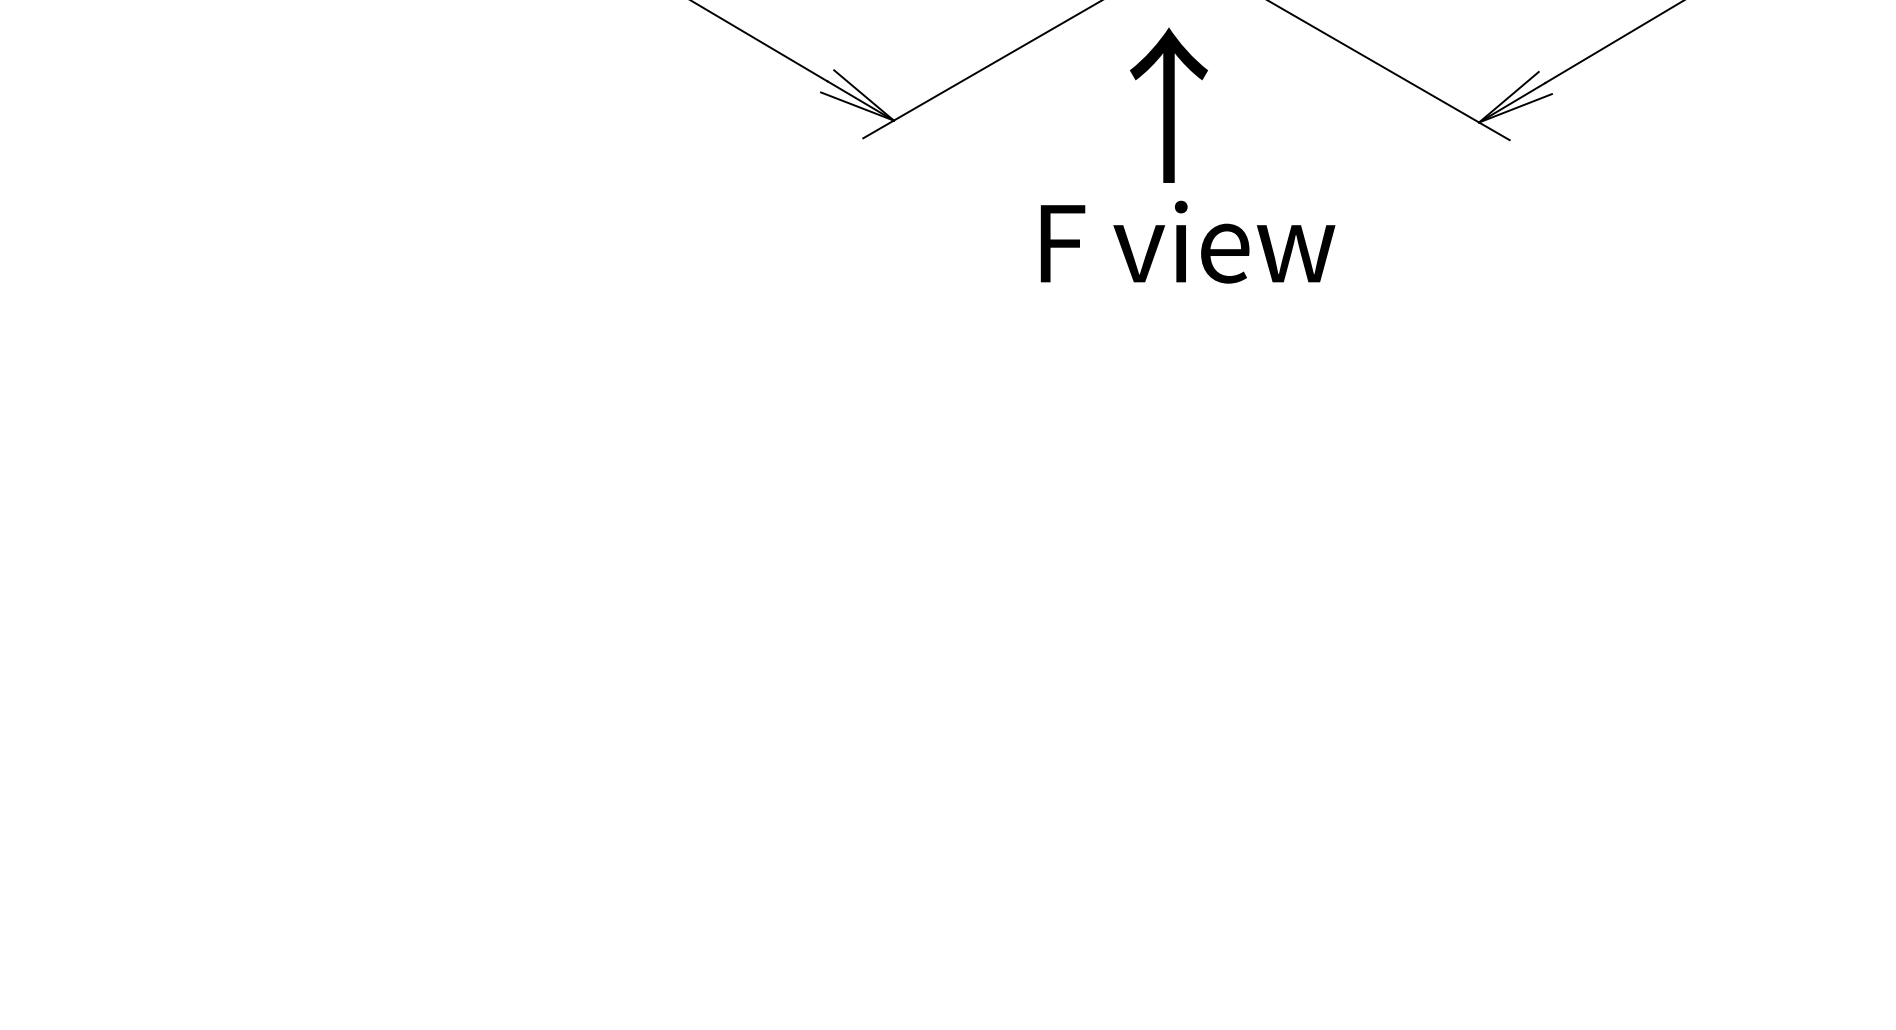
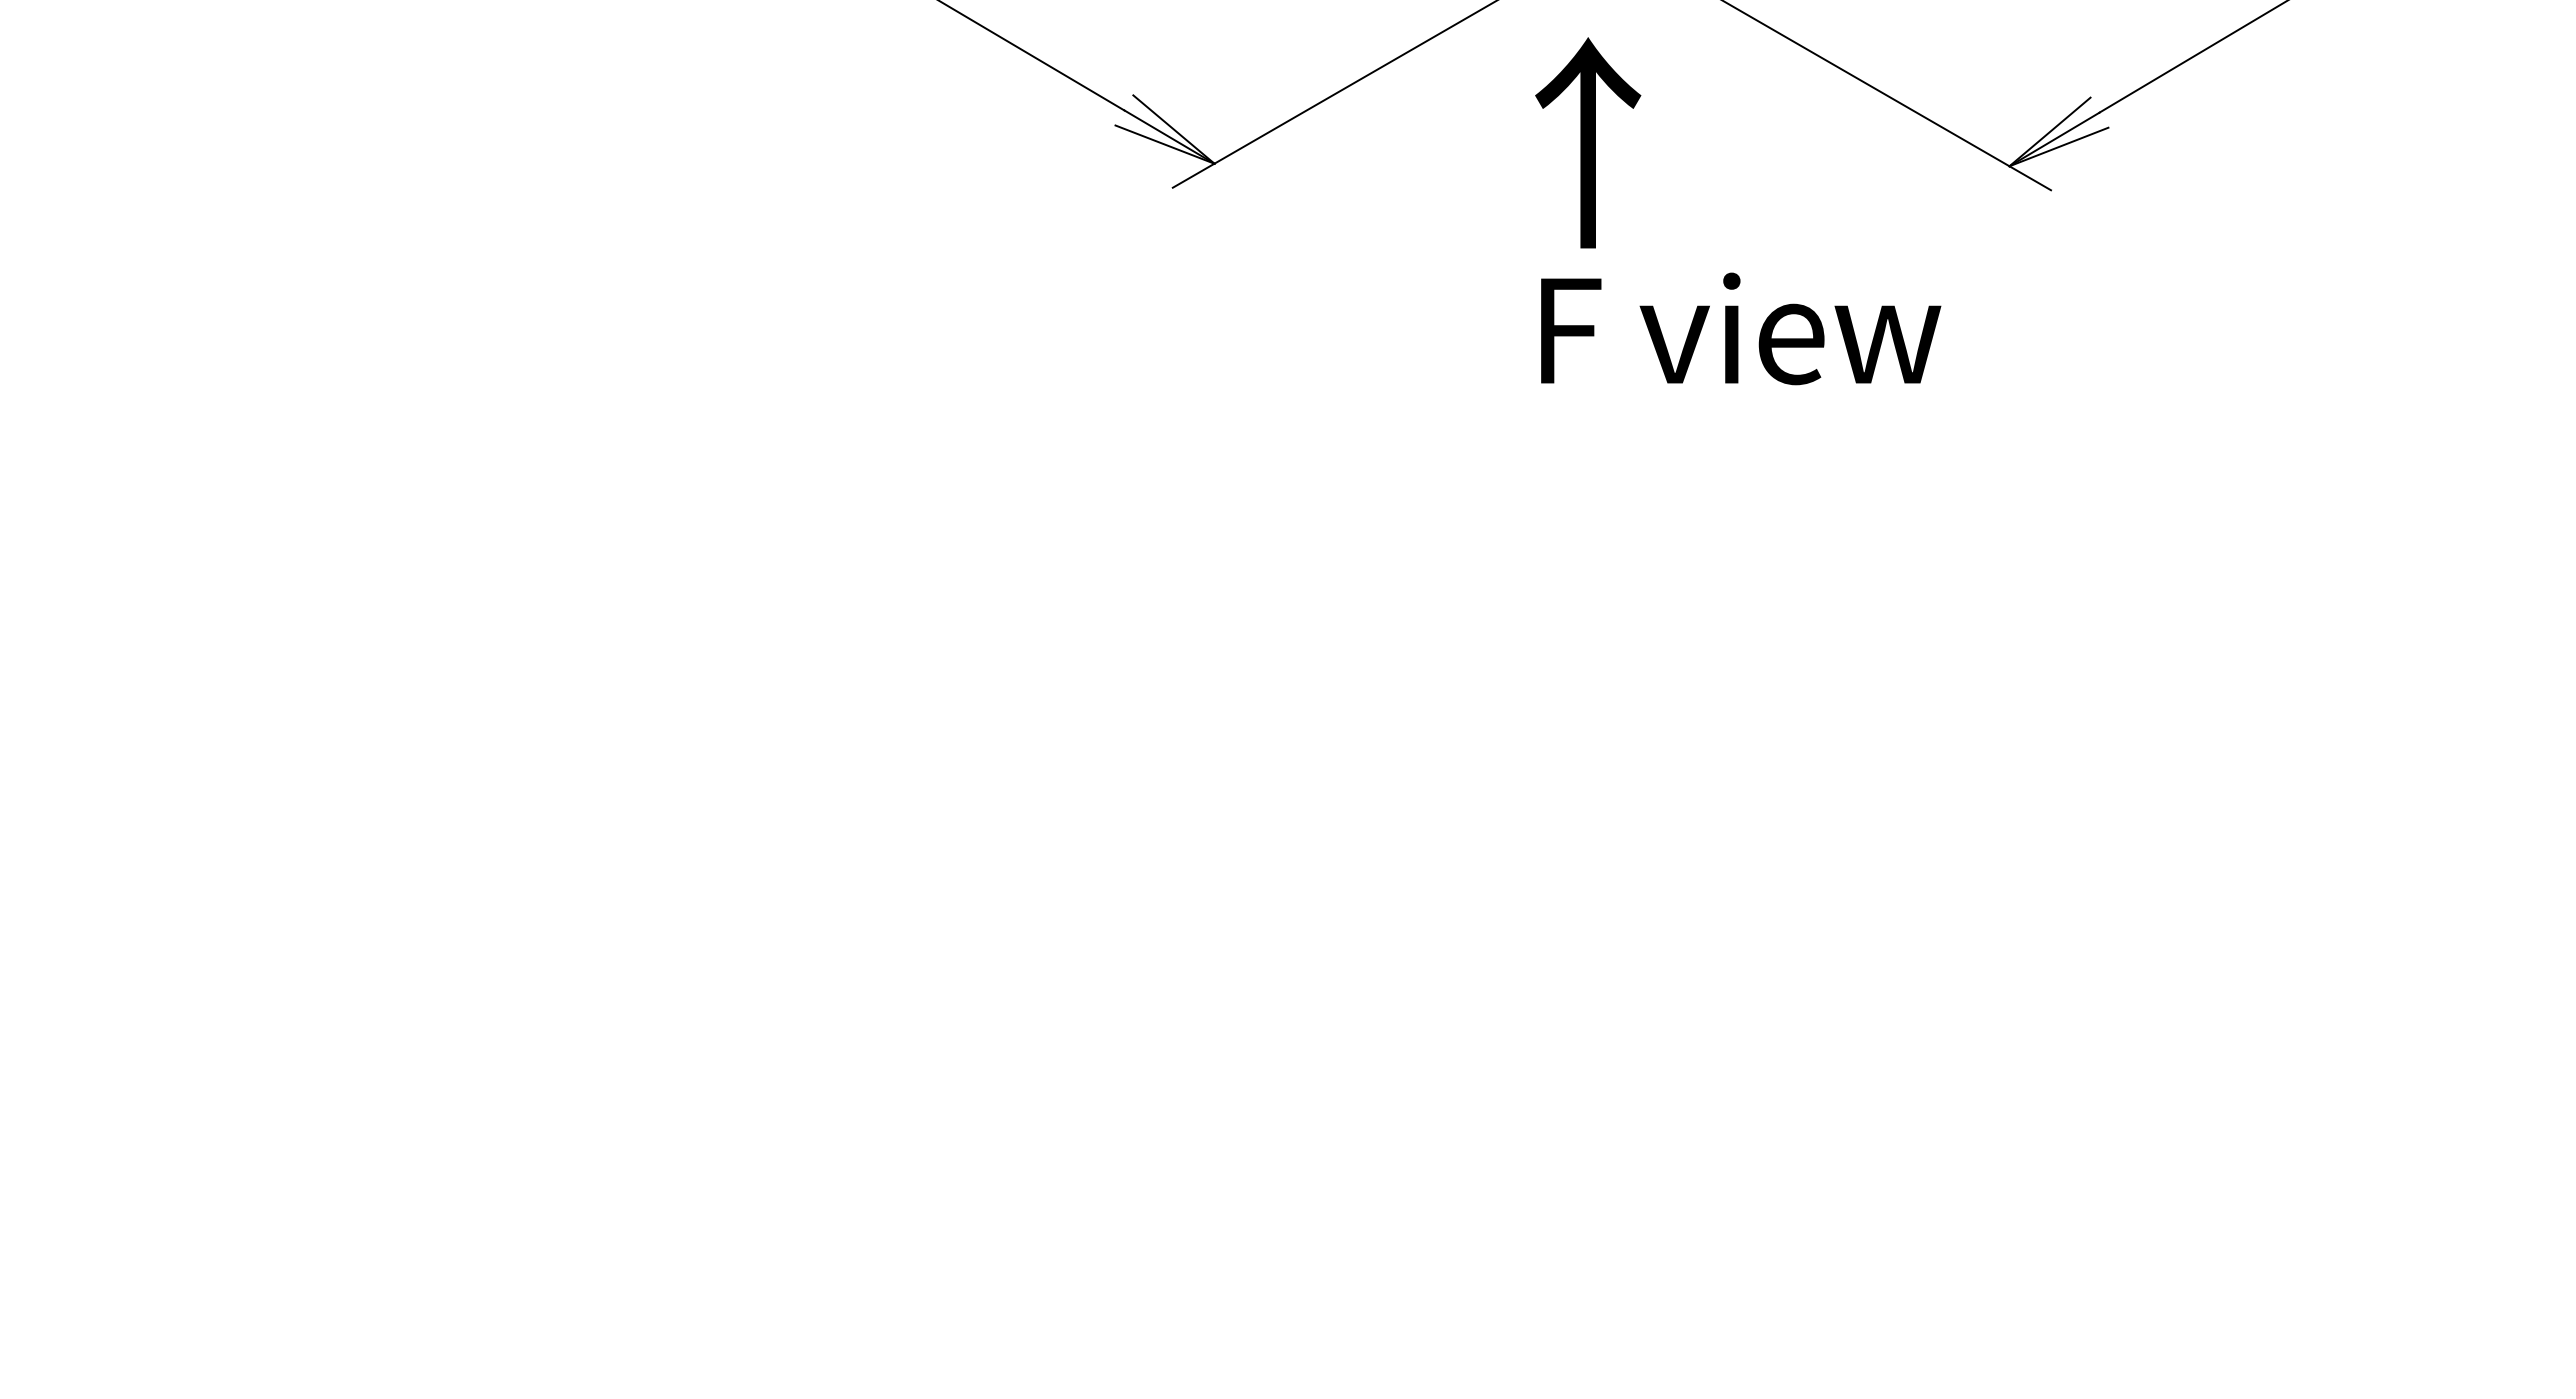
text: (1188, 241) -> (1741, 328), moved

